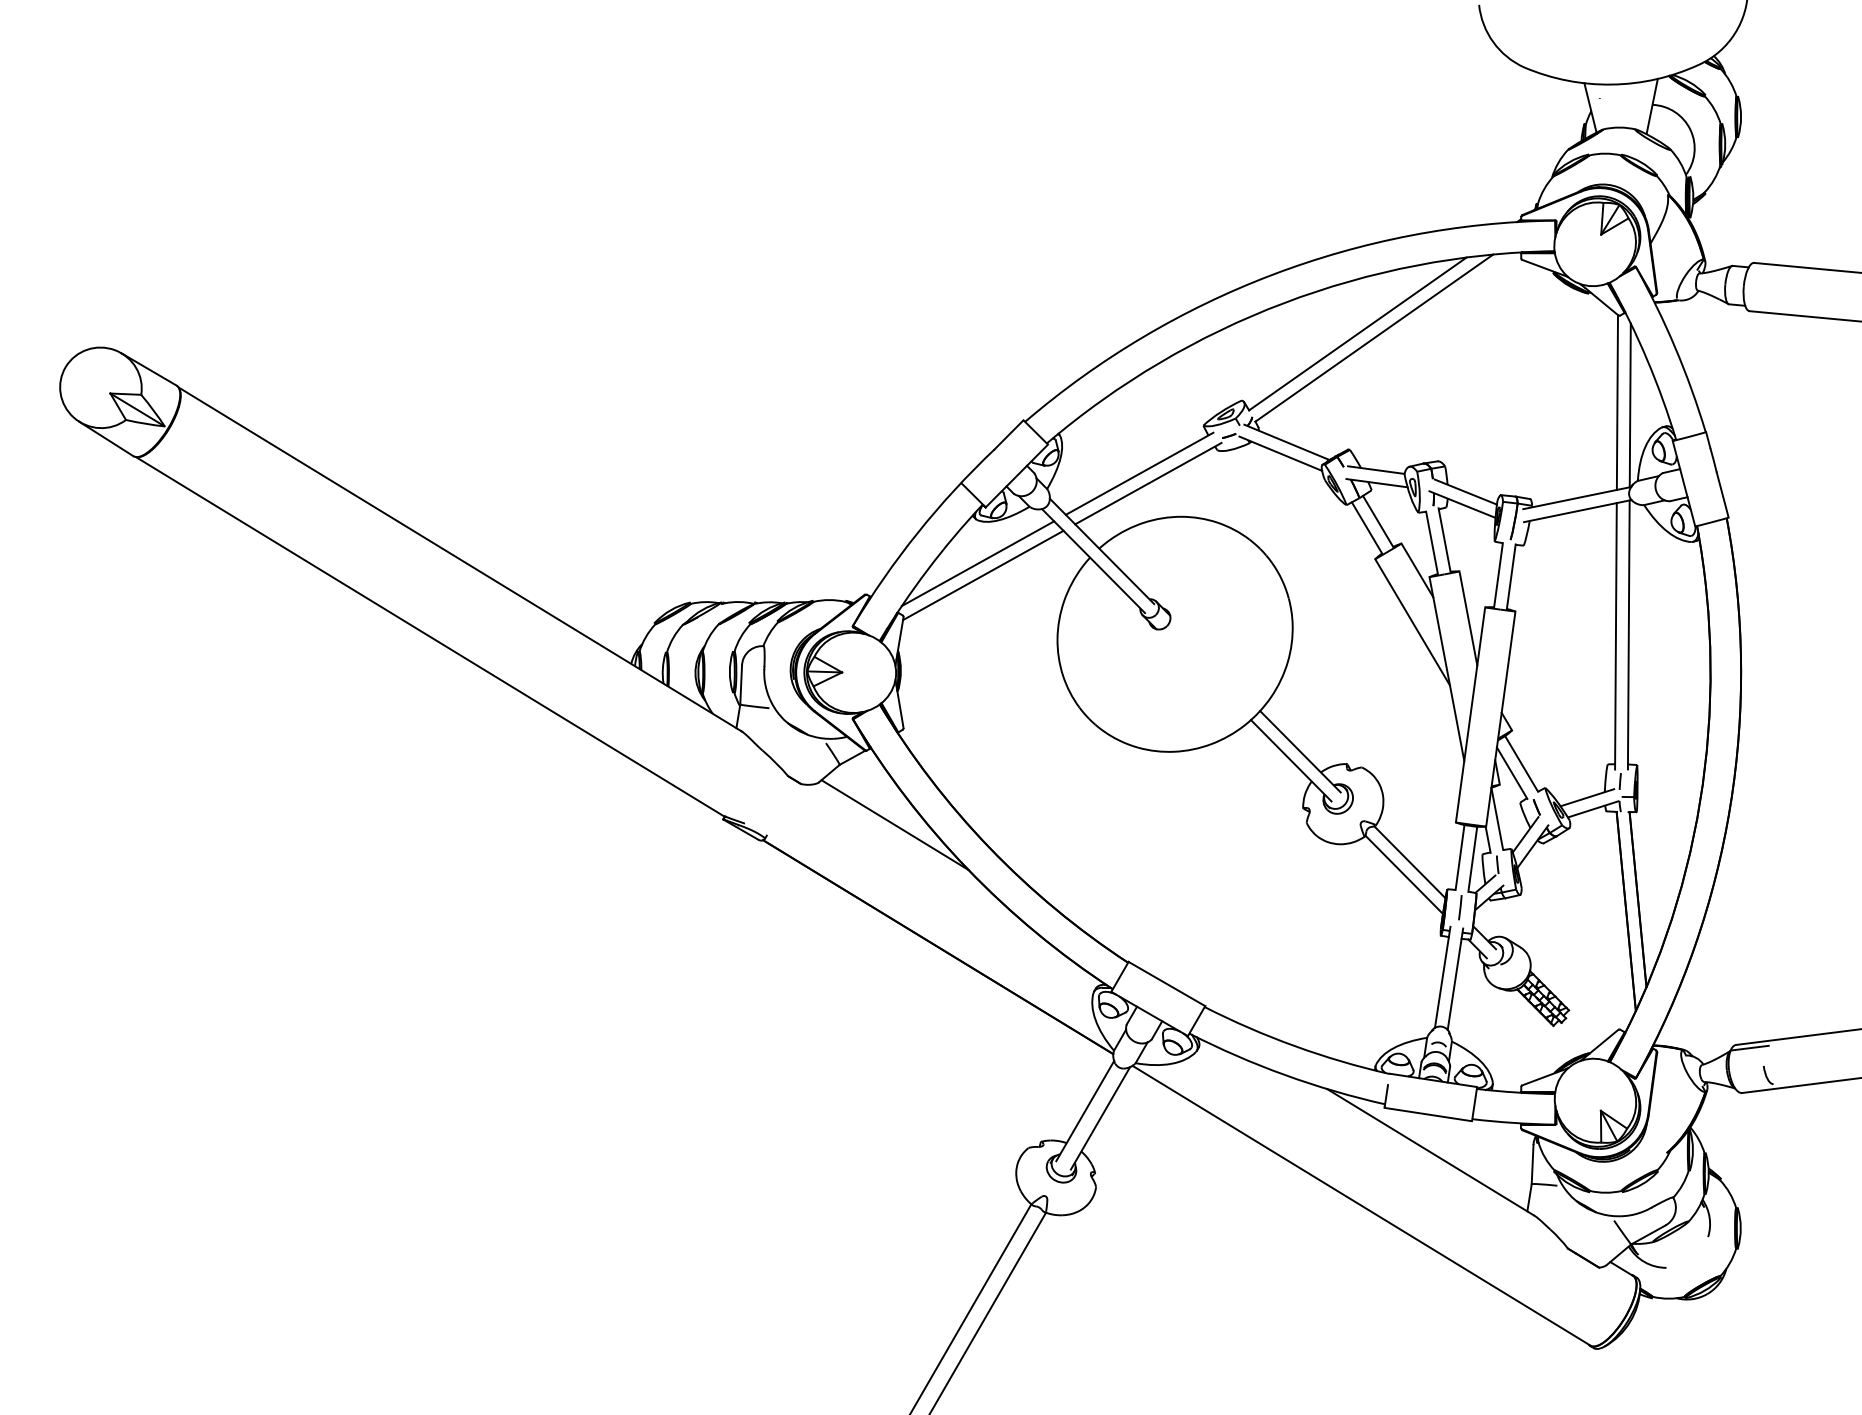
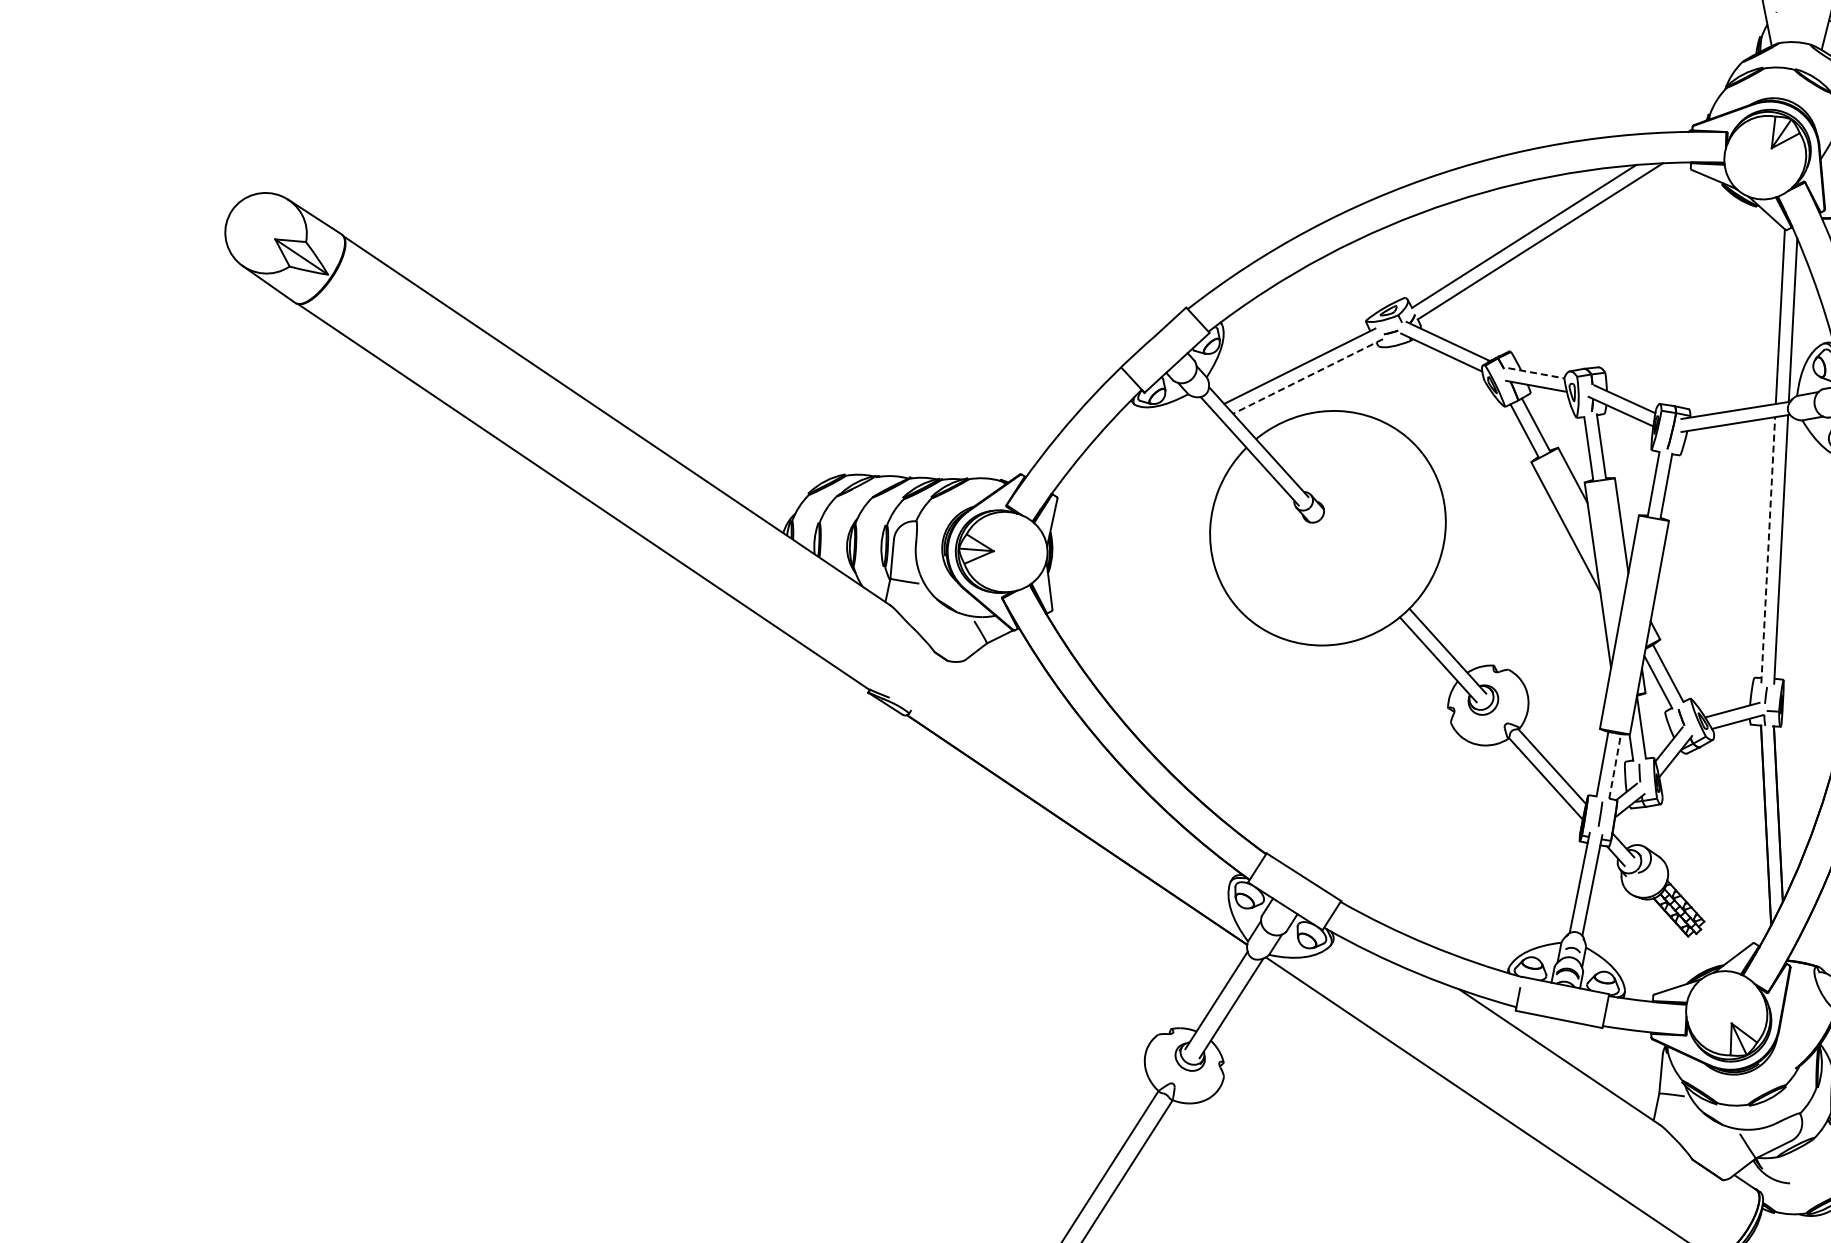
line: (1376, 470) -> (1536, 373), solid -> dashed
line: (1148, 483) -> (1308, 376), solid -> dashed
line: (977, 563) -> (1133, 448), removed
line: (983, 575) -> (1139, 460), removed
line: (1615, 635) -> (1767, 549), solid -> dashed
line: (894, 824) -> (1039, 705), removed
line: (1472, 859) -> (1614, 766), solid -> dashed

